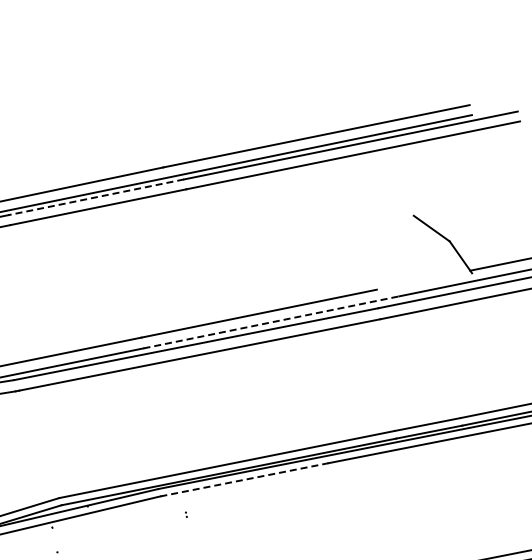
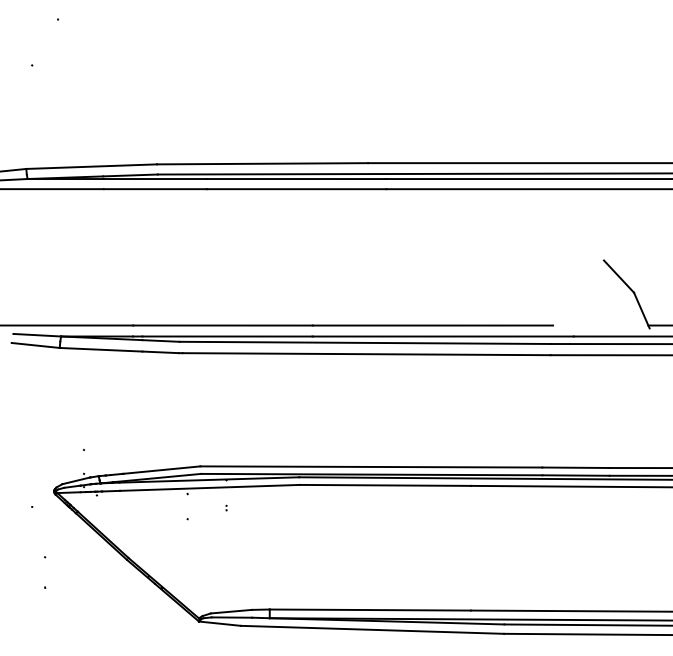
line: (96, 197) -> (296, 179), dashed -> solid
line: (271, 322) -> (443, 336), dashed -> solid
line: (244, 479) -> (385, 485), dashed -> solid
part: (186, 514) -> (226, 507), moved

